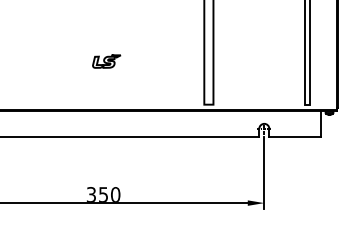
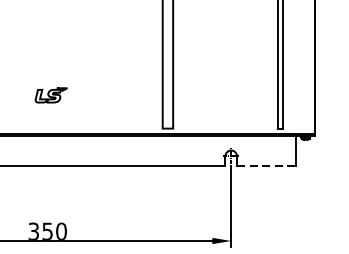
part: (106, 61) -> (51, 95), moved
line: (295, 137) -> (266, 166), solid -> dashed

